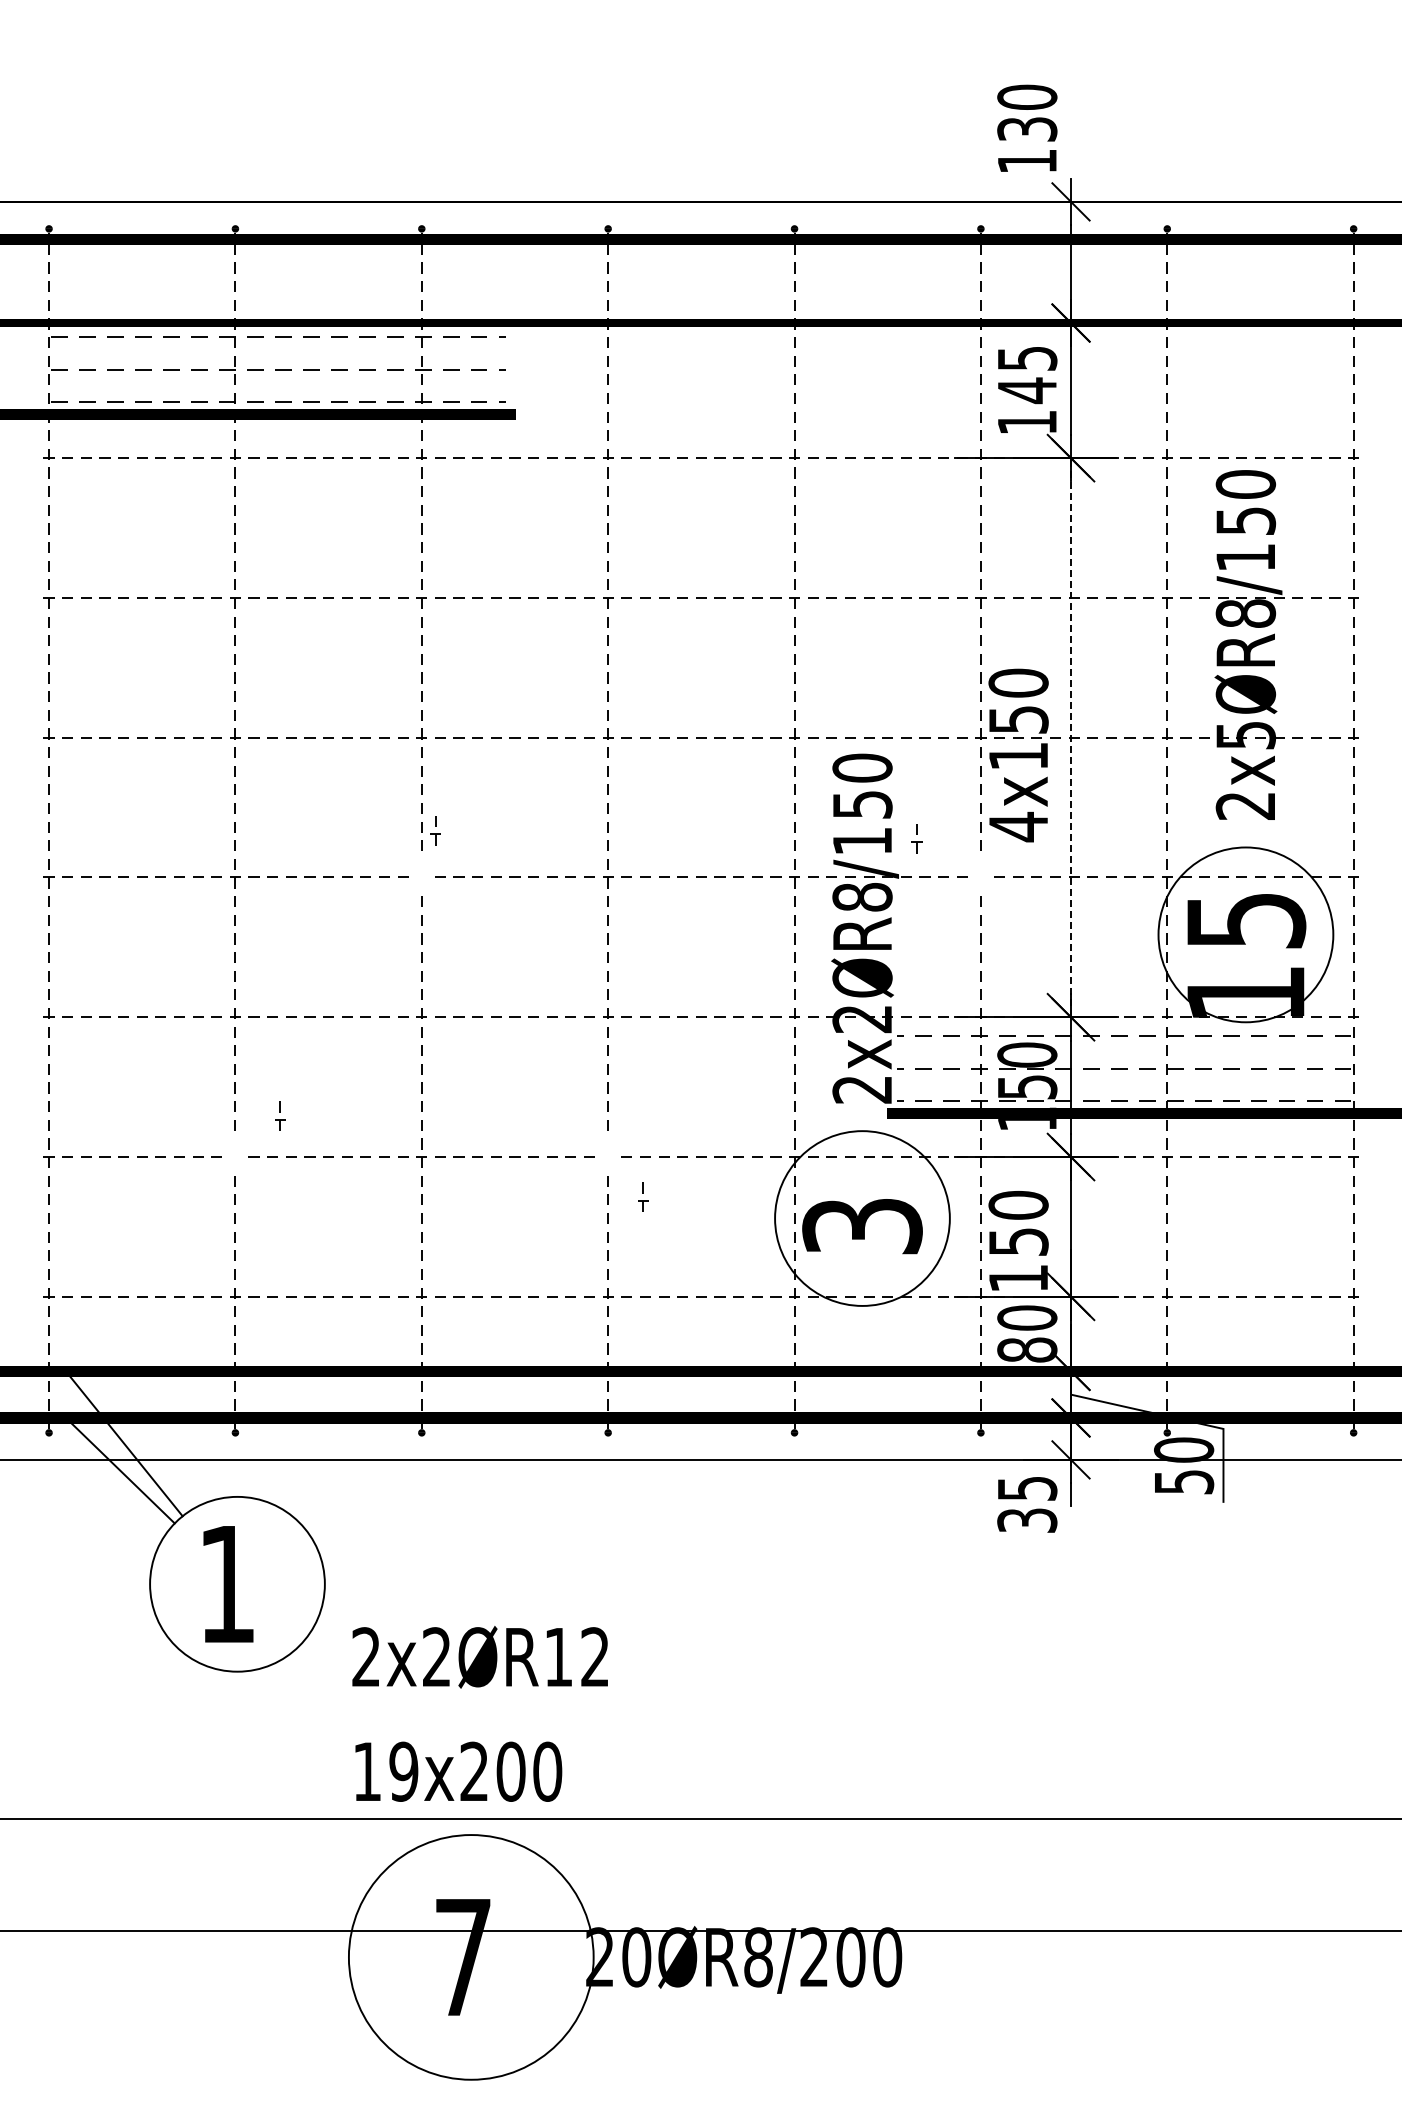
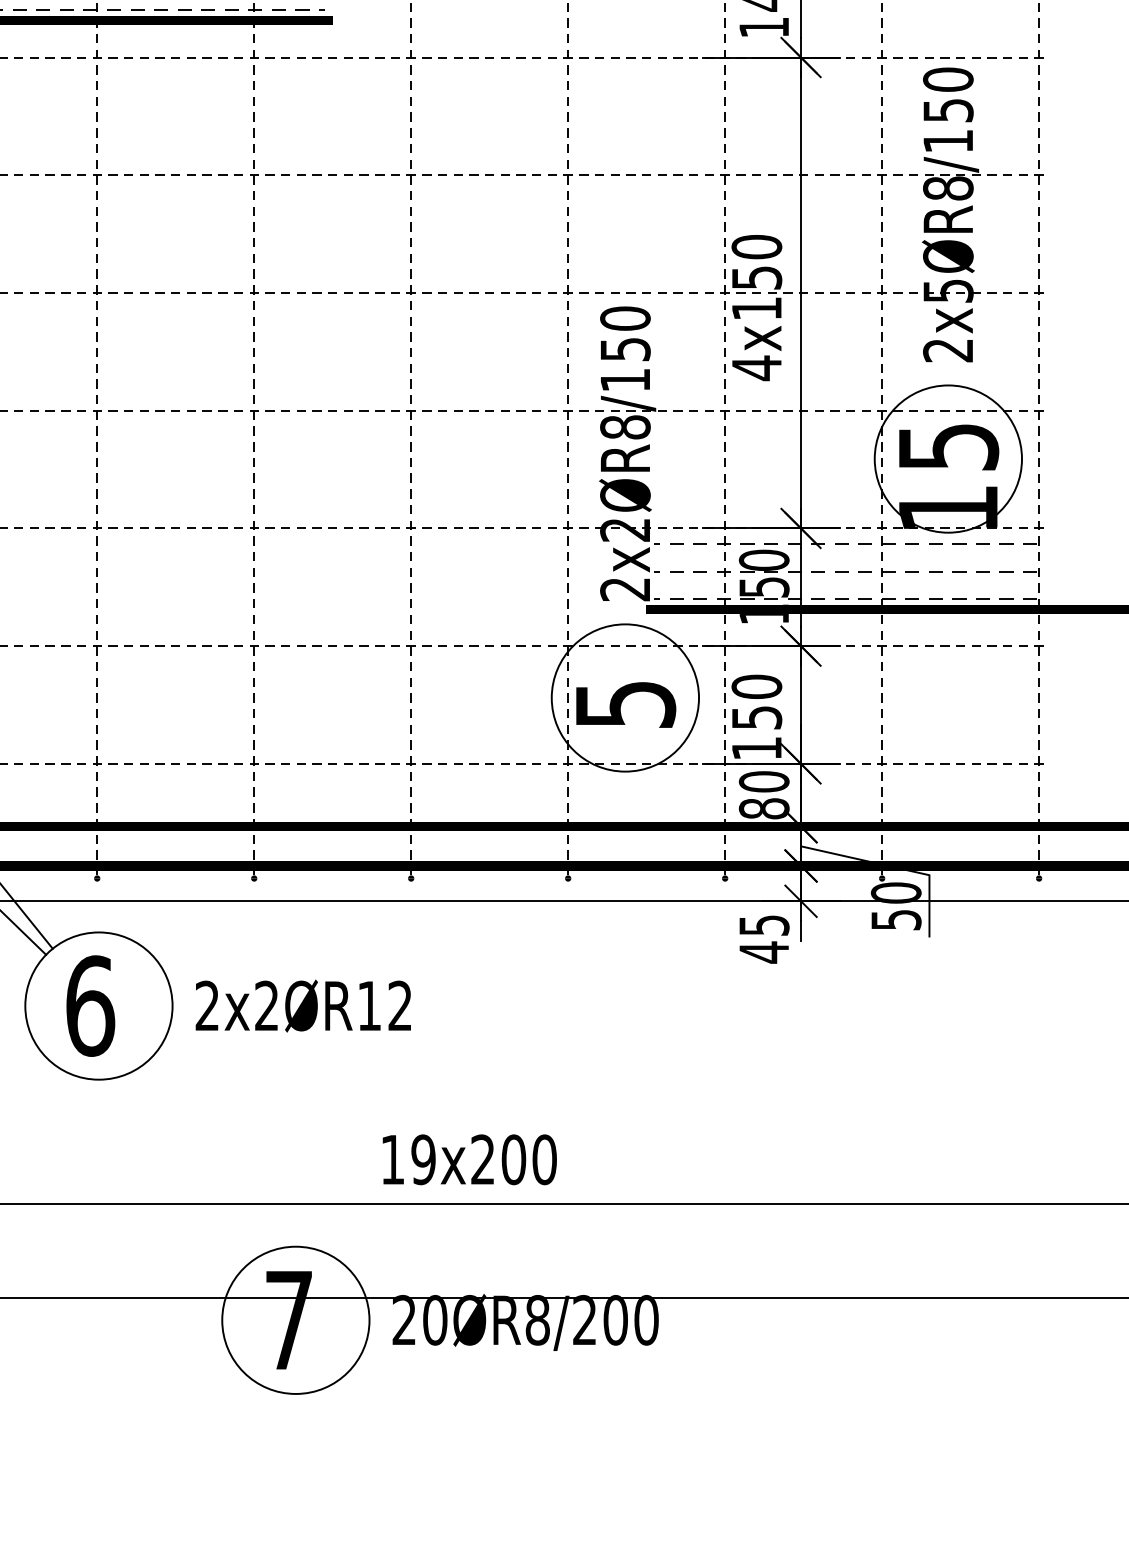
line: (1071, 737) -> (801, 292), dashed -> solid
part: (435, 830) -> (253, 407), moved
part: (916, 838) -> (724, 407), moved
part: (280, 1115) -> (97, 642), moved
part: (643, 1196) -> (411, 642), moved
text: (862, 1226) -> (625, 704), 3 -> 5
text: (1027, 1520) -> (764, 952), 35 -> 45
text: (227, 1584) -> (90, 1006), 1 -> 6
text: (479, 1657) -> (302, 1006), moved
text: (458, 1771) -> (469, 1159), moved
circle: (470, 1957) -> (295, 1320), size x0.71

